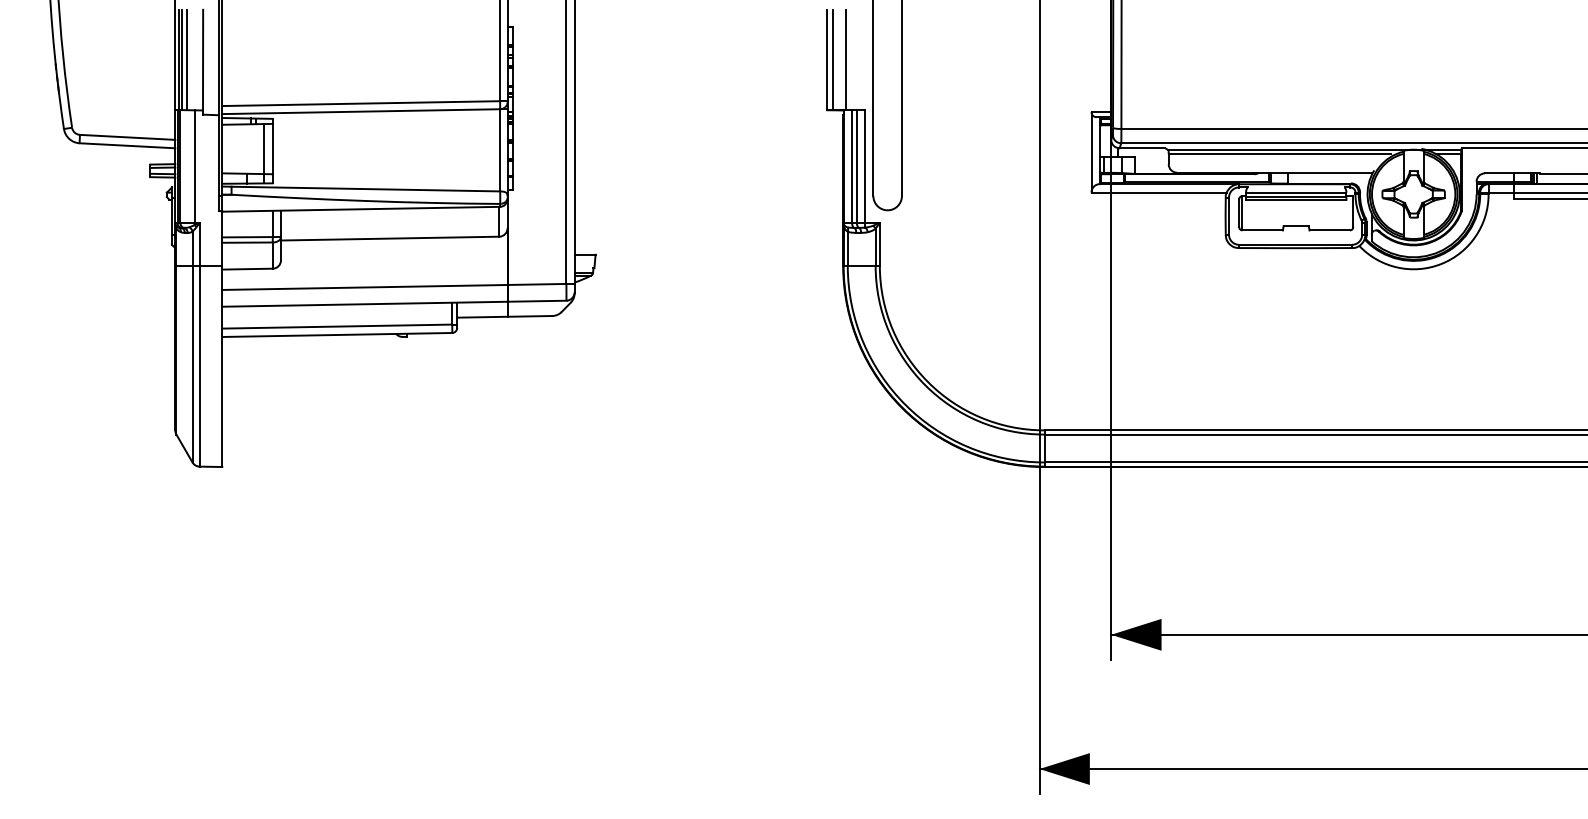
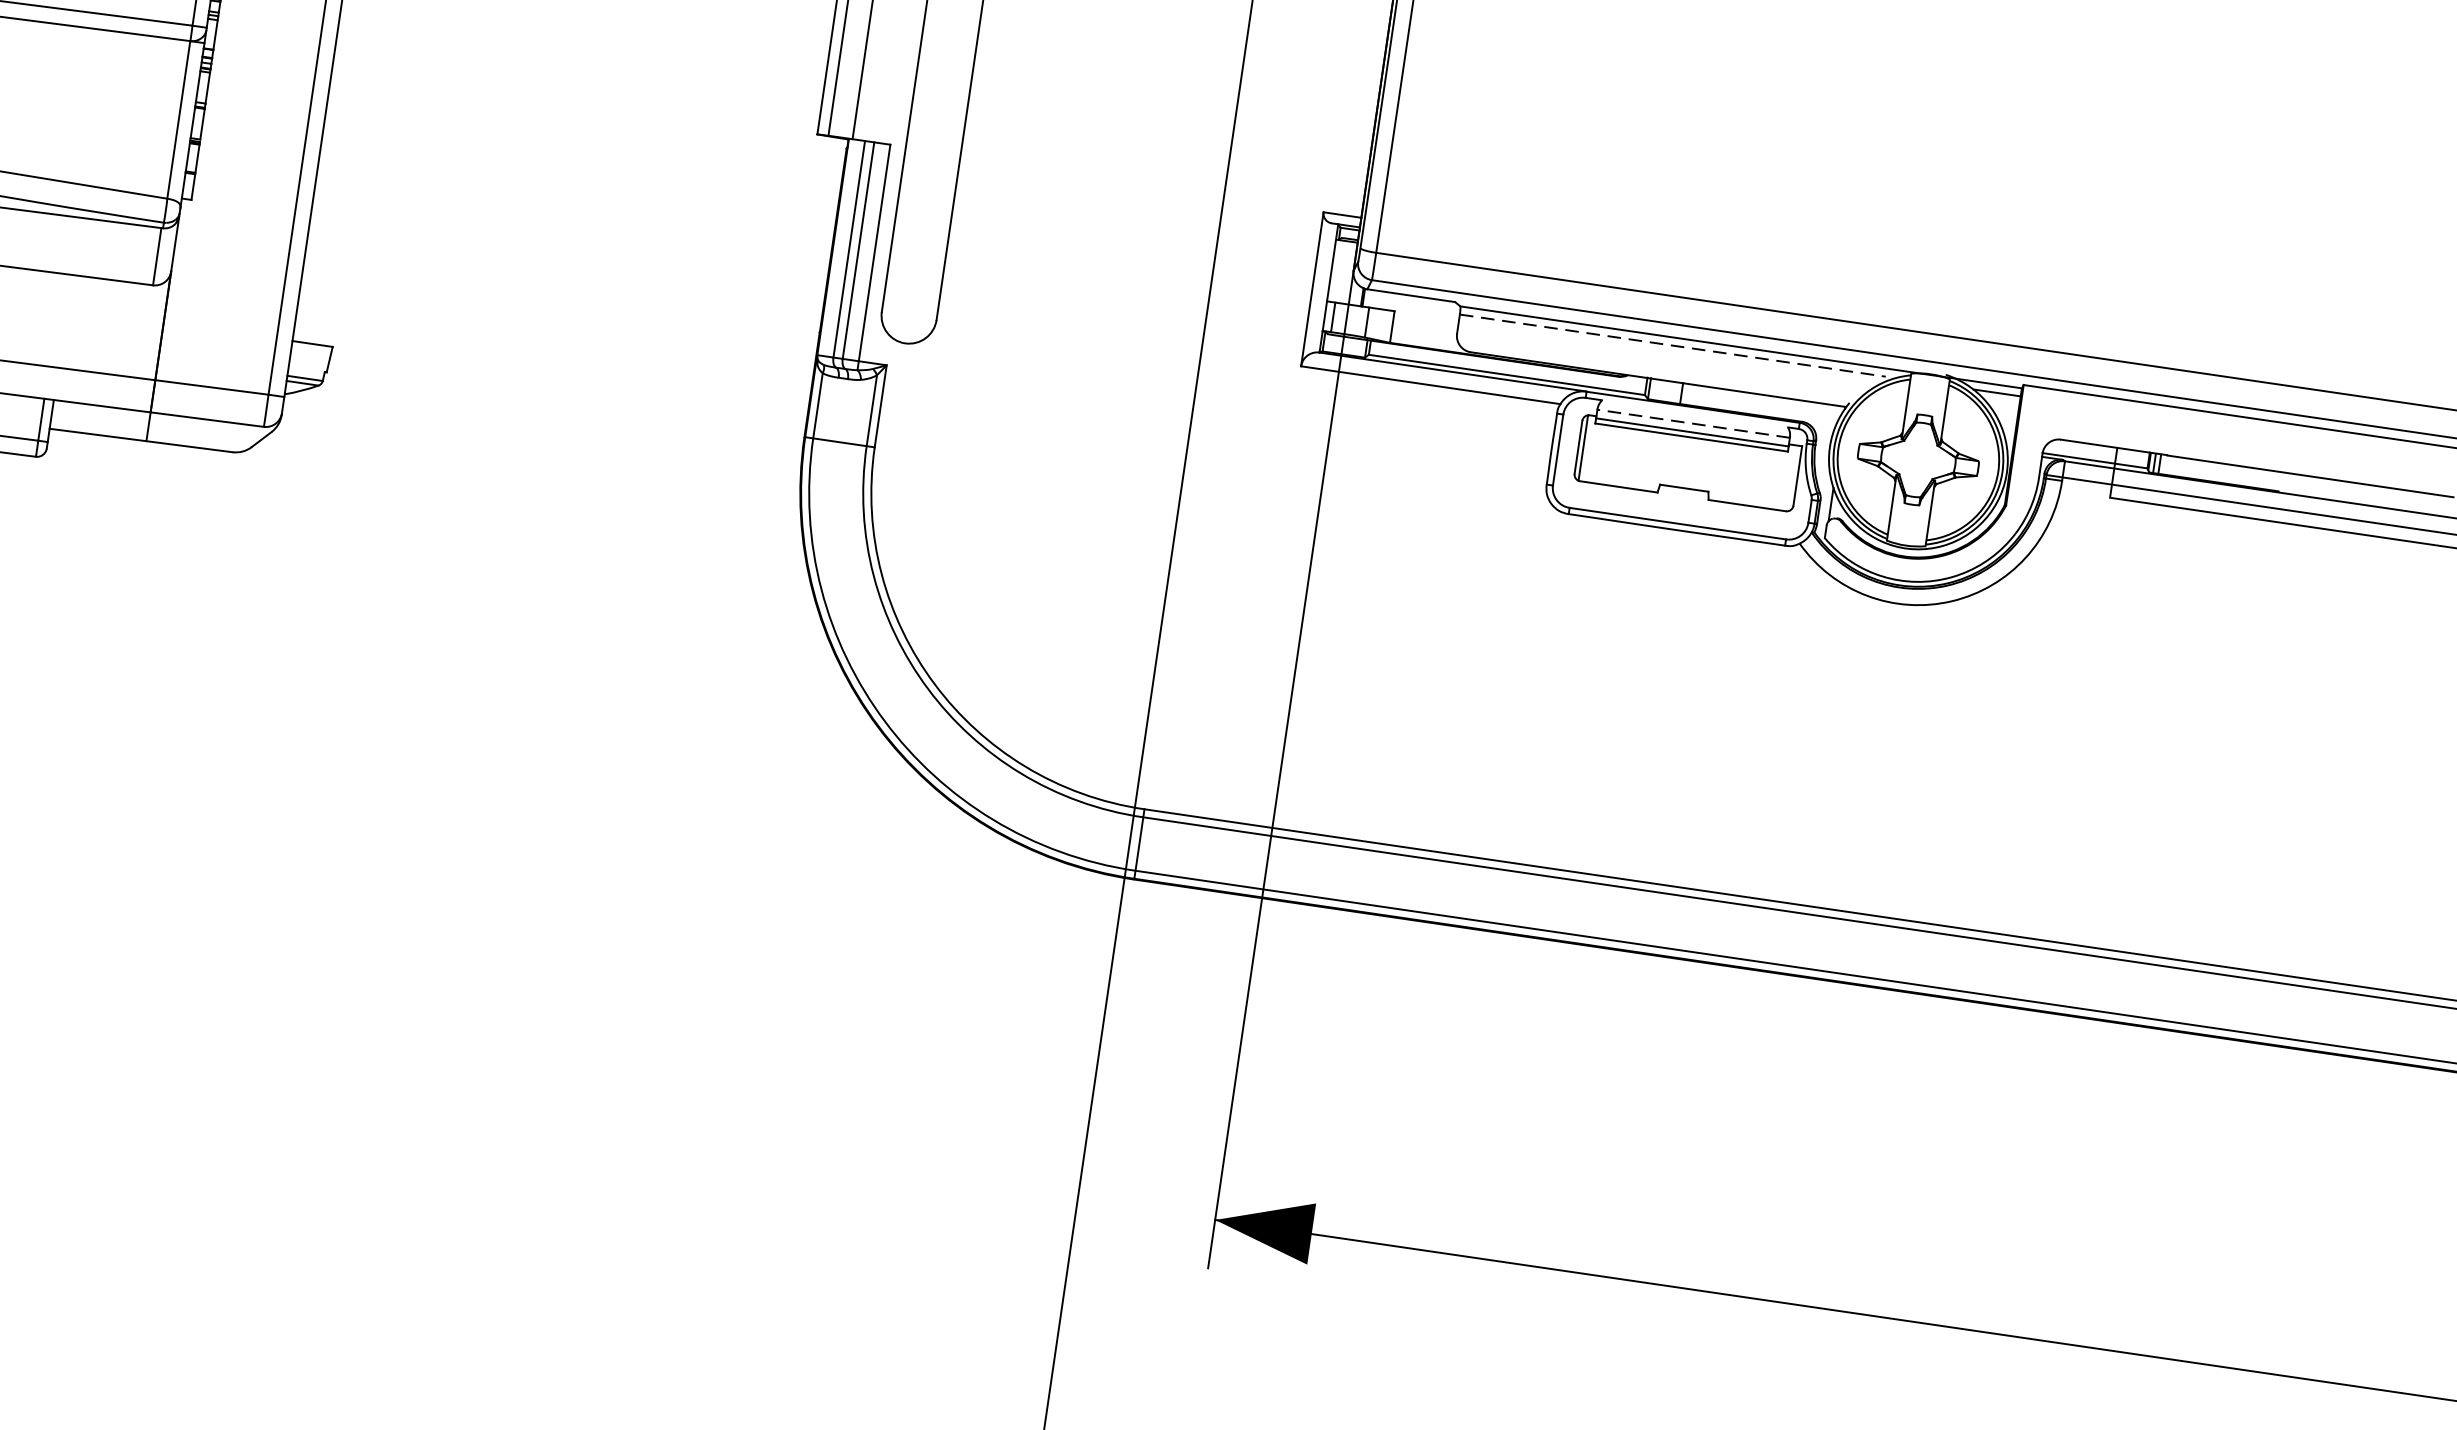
line: (1280, 154) -> (1674, 346), solid -> dashed
line: (1295, 192) -> (1692, 423), solid -> dashed

